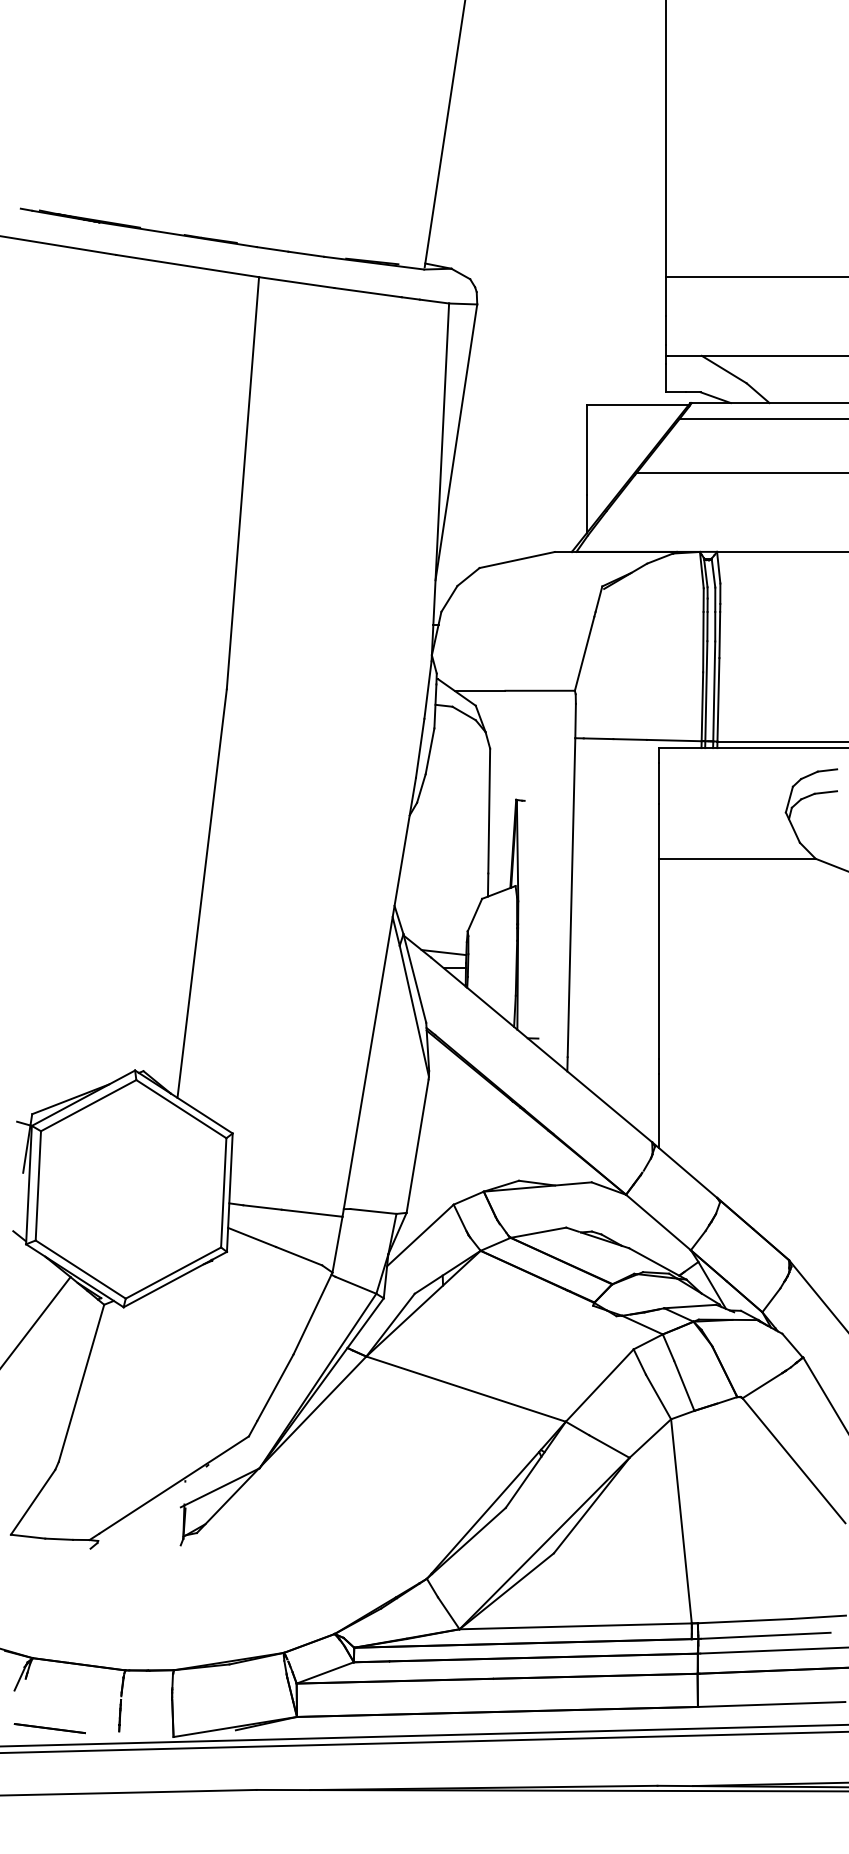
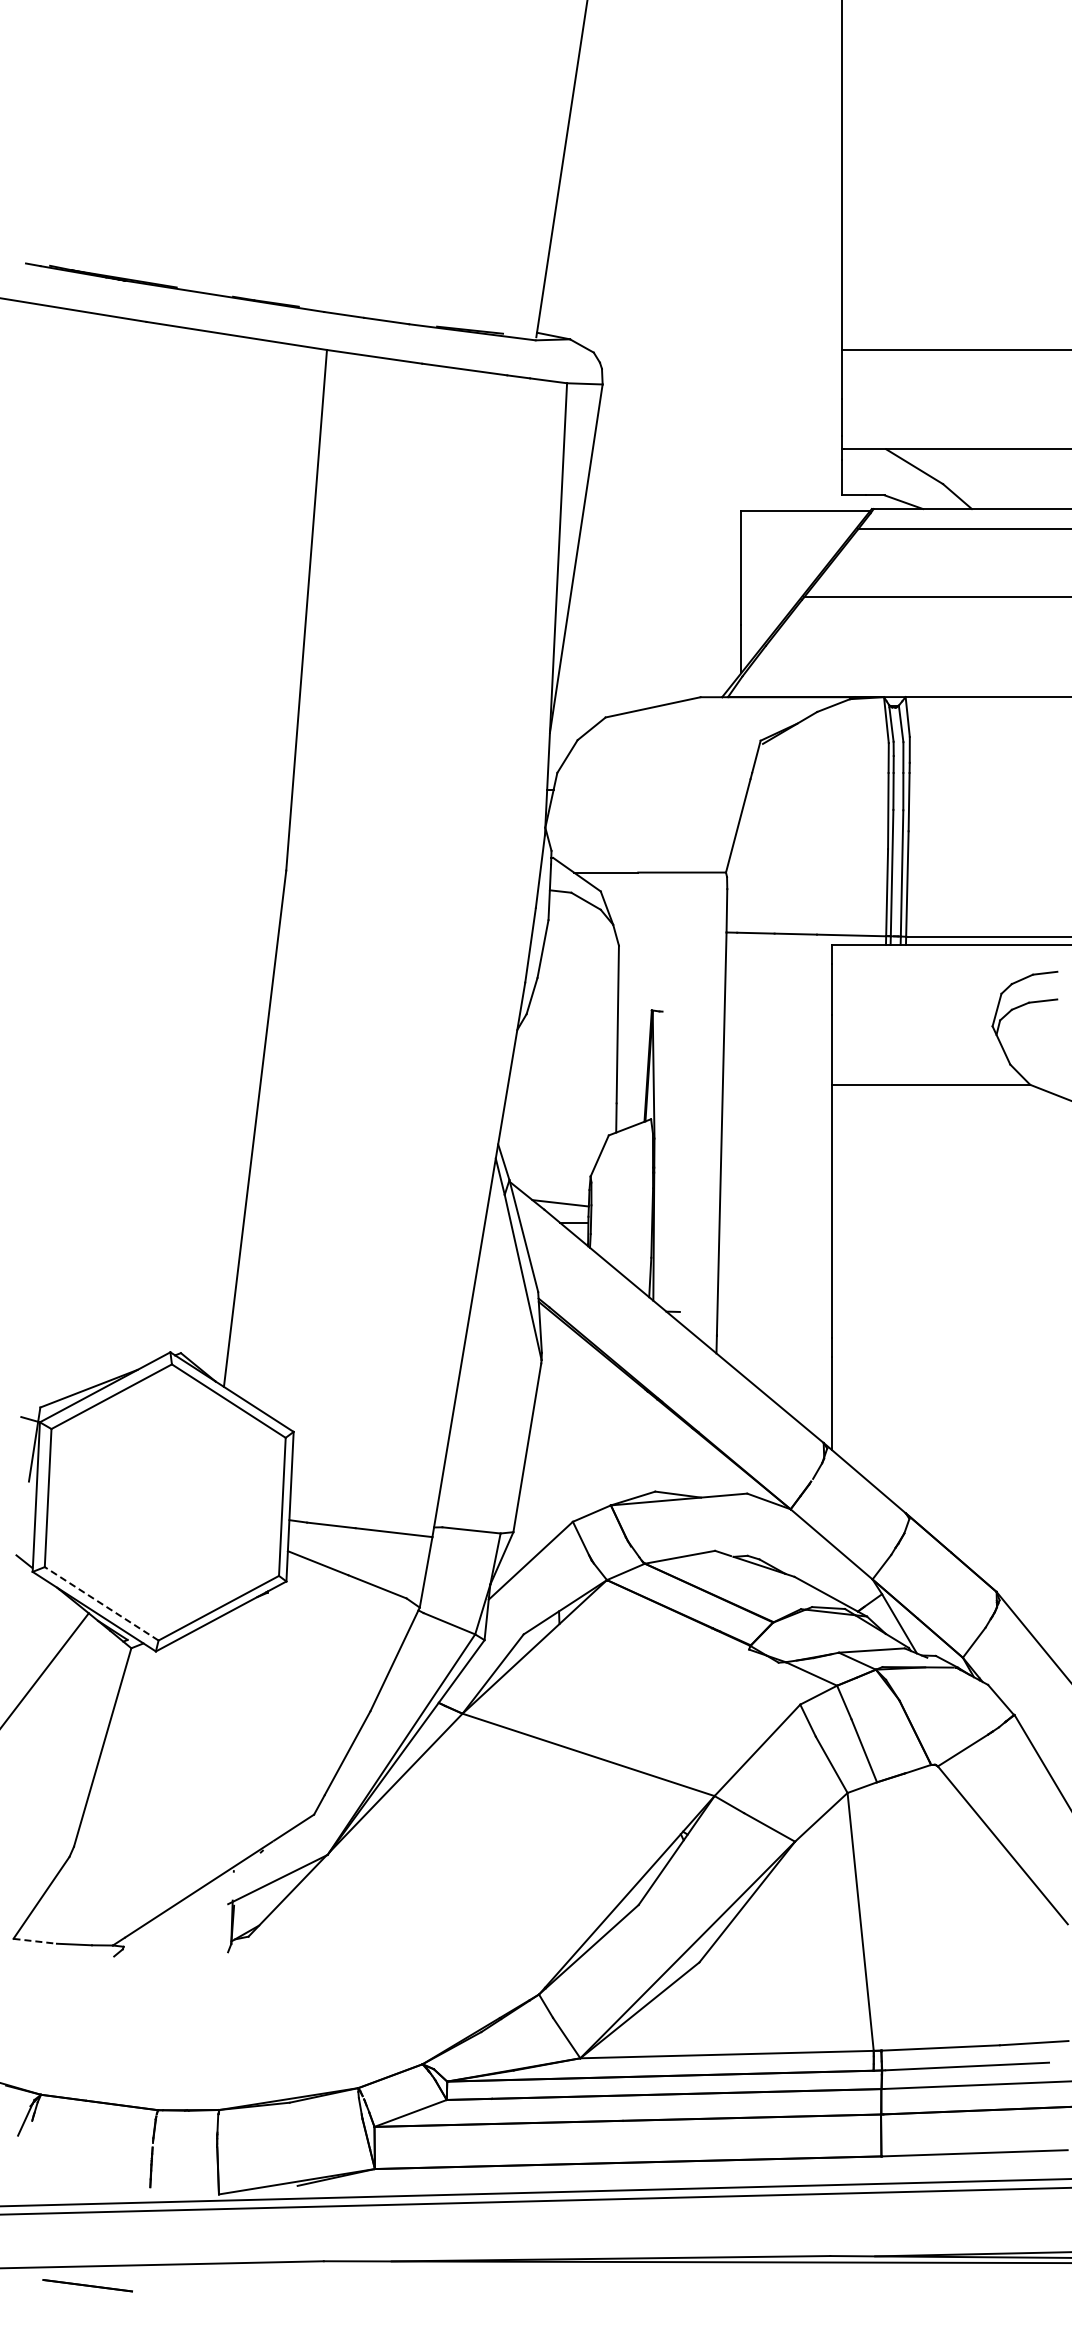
line: (80, 1269) -> (101, 1603), solid -> dashed
line: (28, 1536) -> (35, 1941), solid -> dashed
line: (49, 1728) -> (87, 2285), moved

